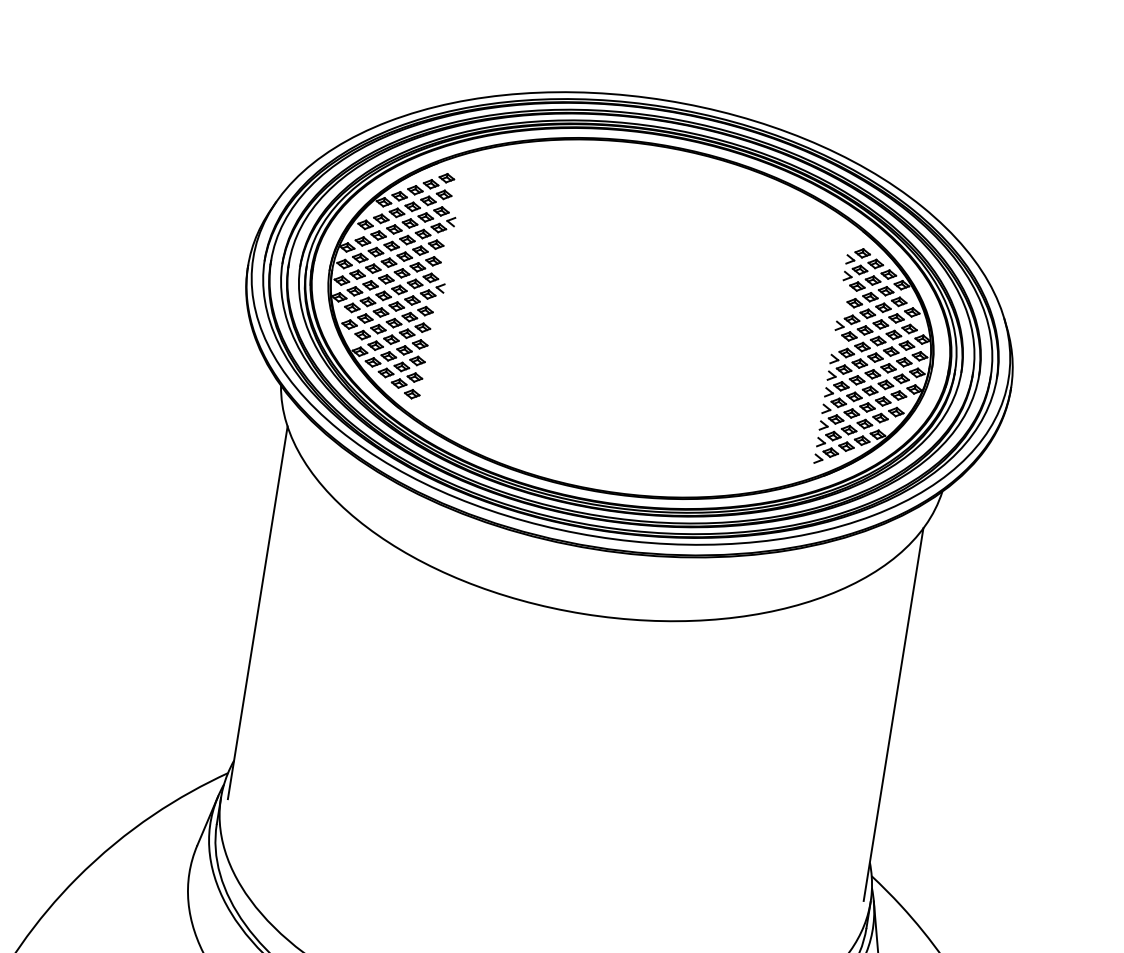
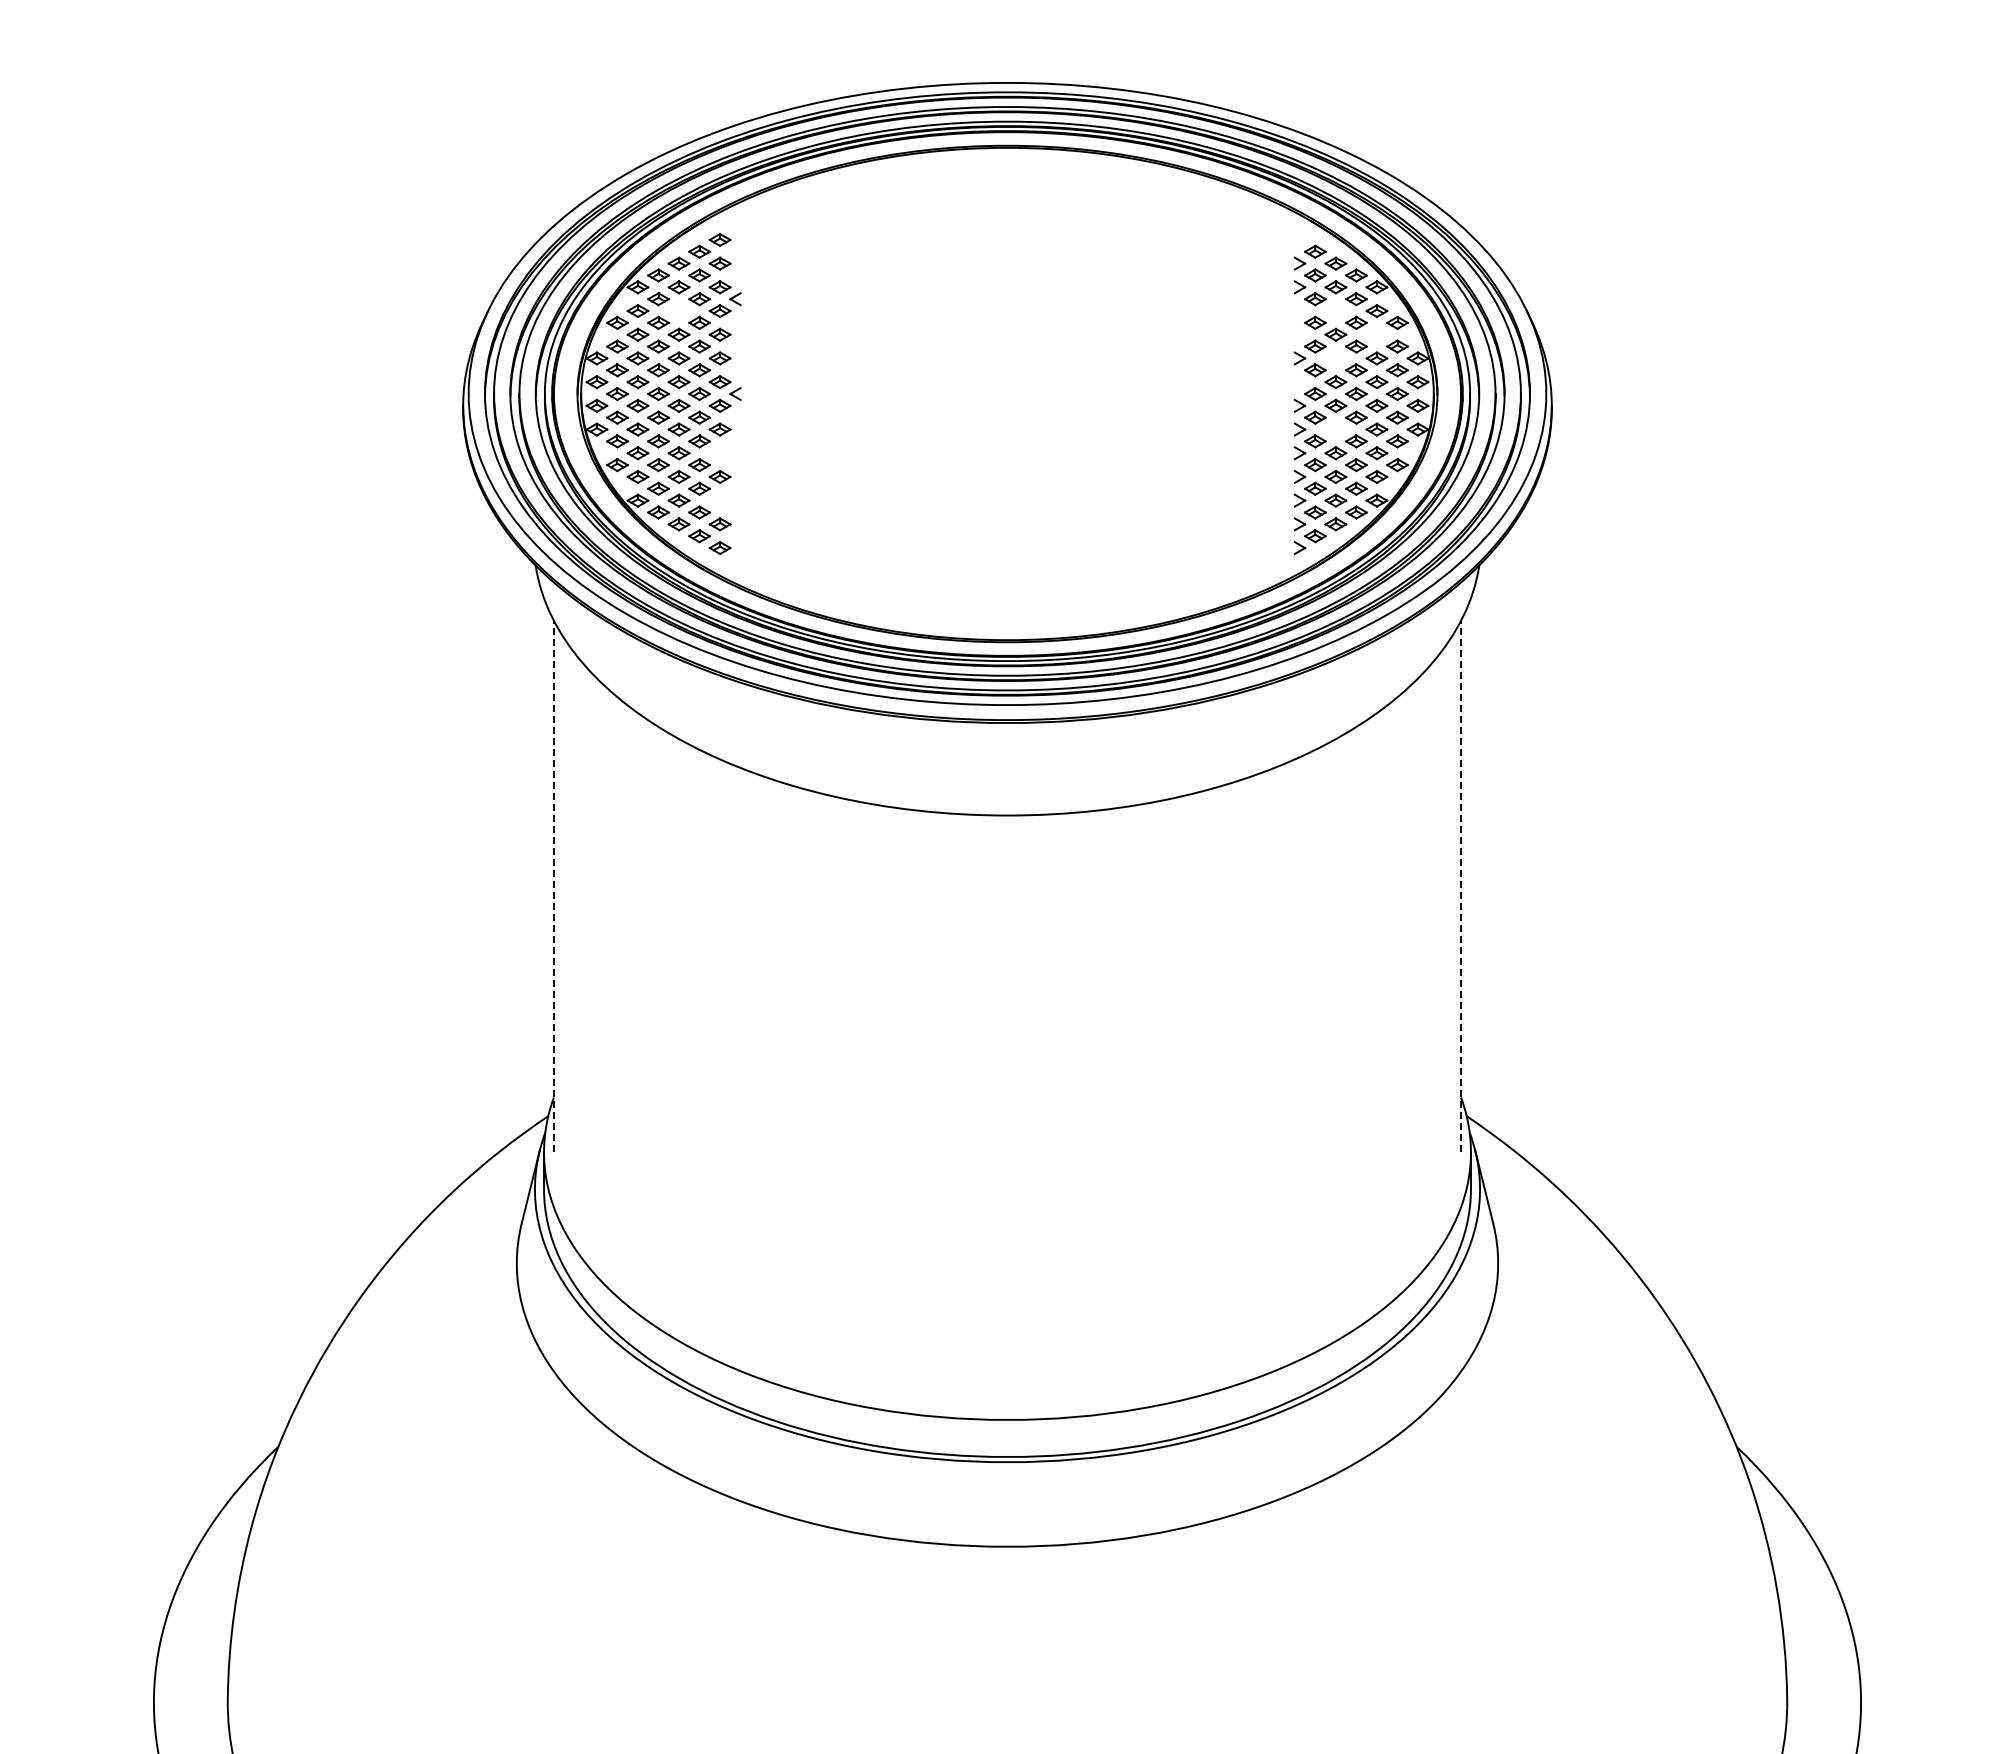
part: (409, 223) -> (678, 310), removed
part: (870, 296) -> (1335, 310), removed
part: (896, 318) -> (1376, 334), removed
part: (422, 327) -> (719, 453), removed
part: (864, 330) -> (1335, 358), removed
part: (417, 360) -> (719, 500), removed
part: (856, 380) -> (1335, 429), removed
line: (257, 612) -> (553, 886), solid -> dashed
line: (893, 714) -> (1461, 886), solid -> dashed

